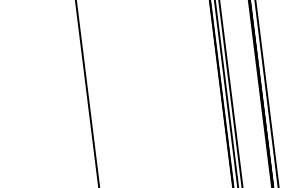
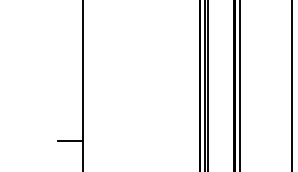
line: (80, 156) -> (69, 141), added

